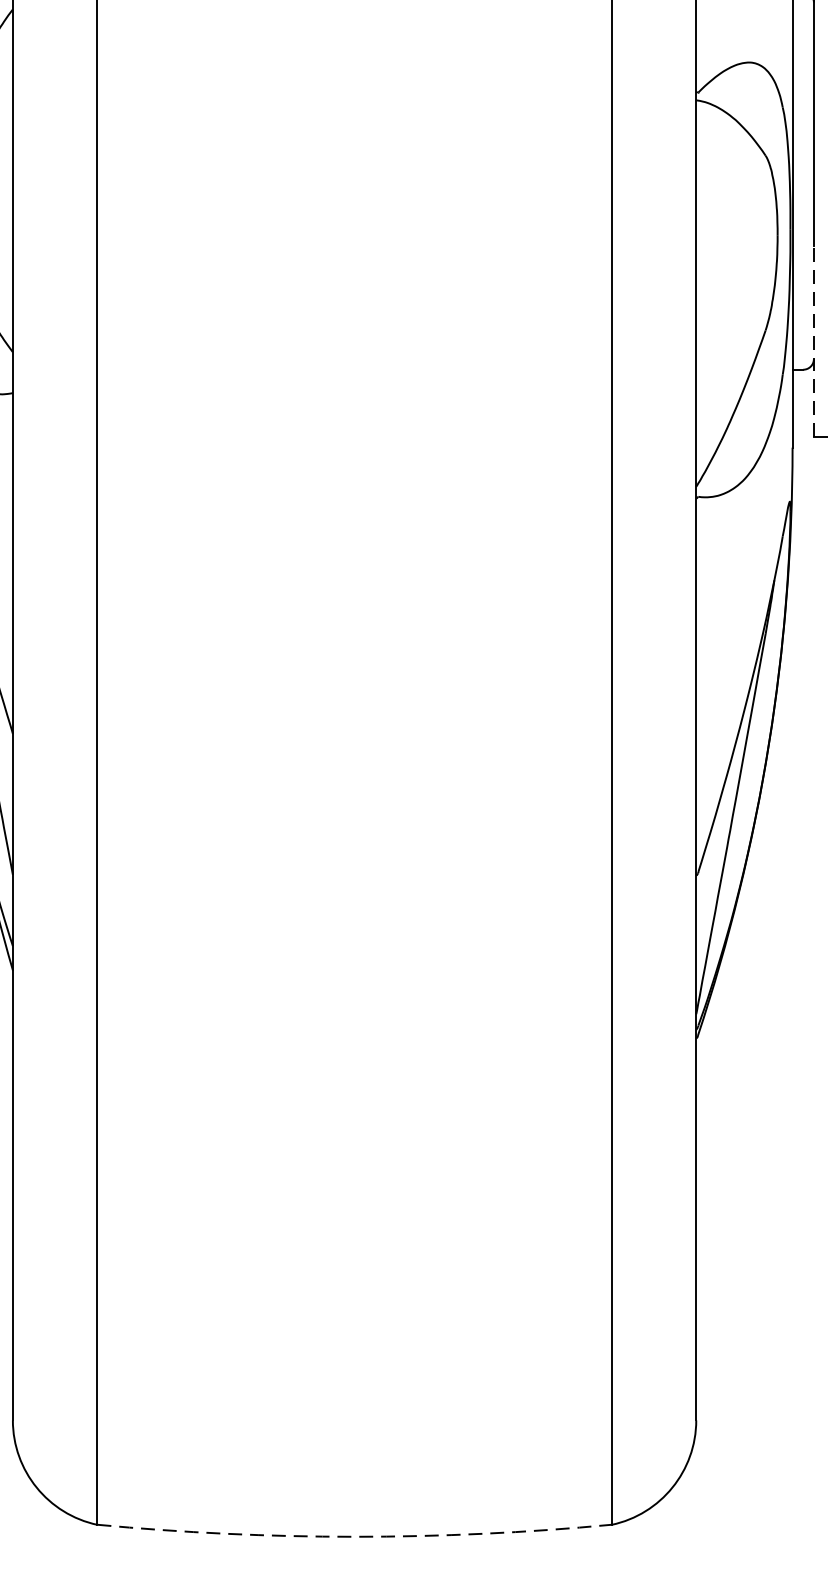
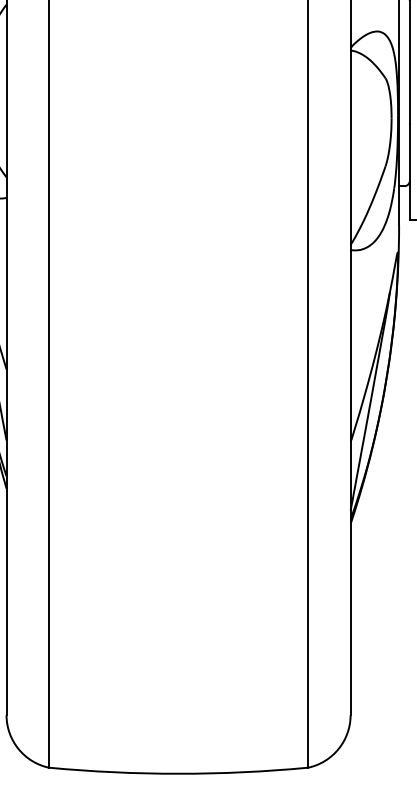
line: (813, 340) -> (409, 171), dashed -> solid
arc: (354, 1536) -> (178, 773), dashed -> solid

